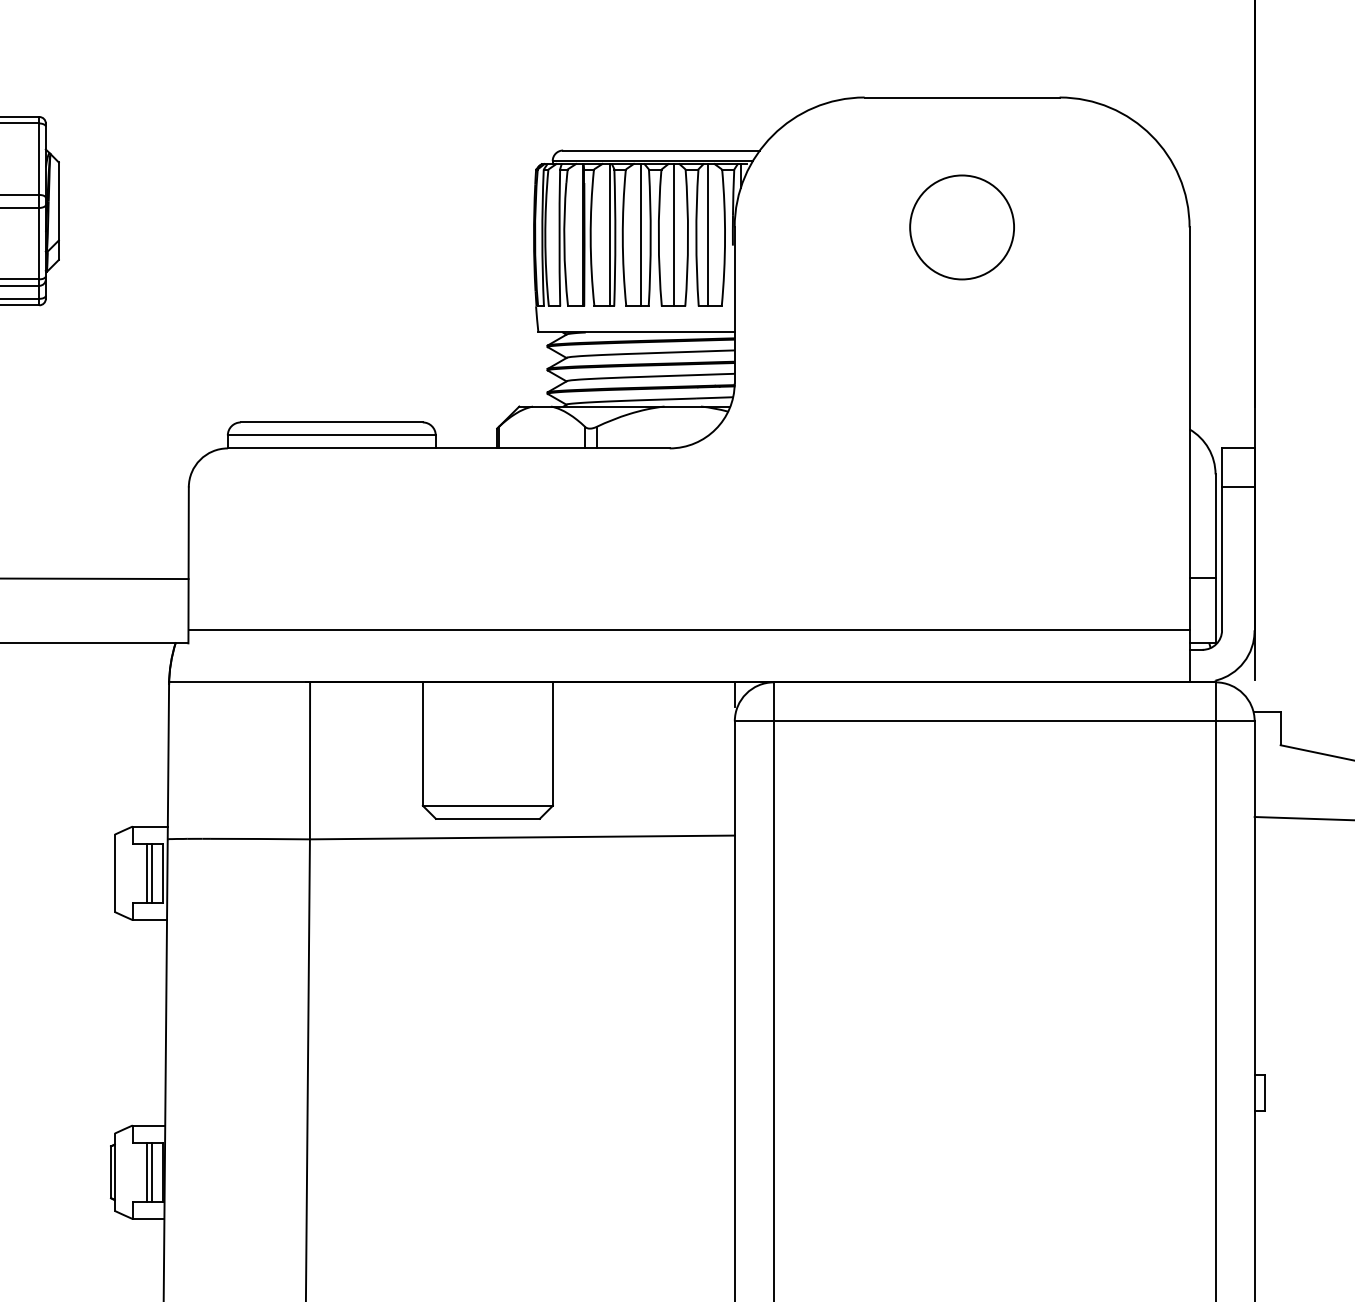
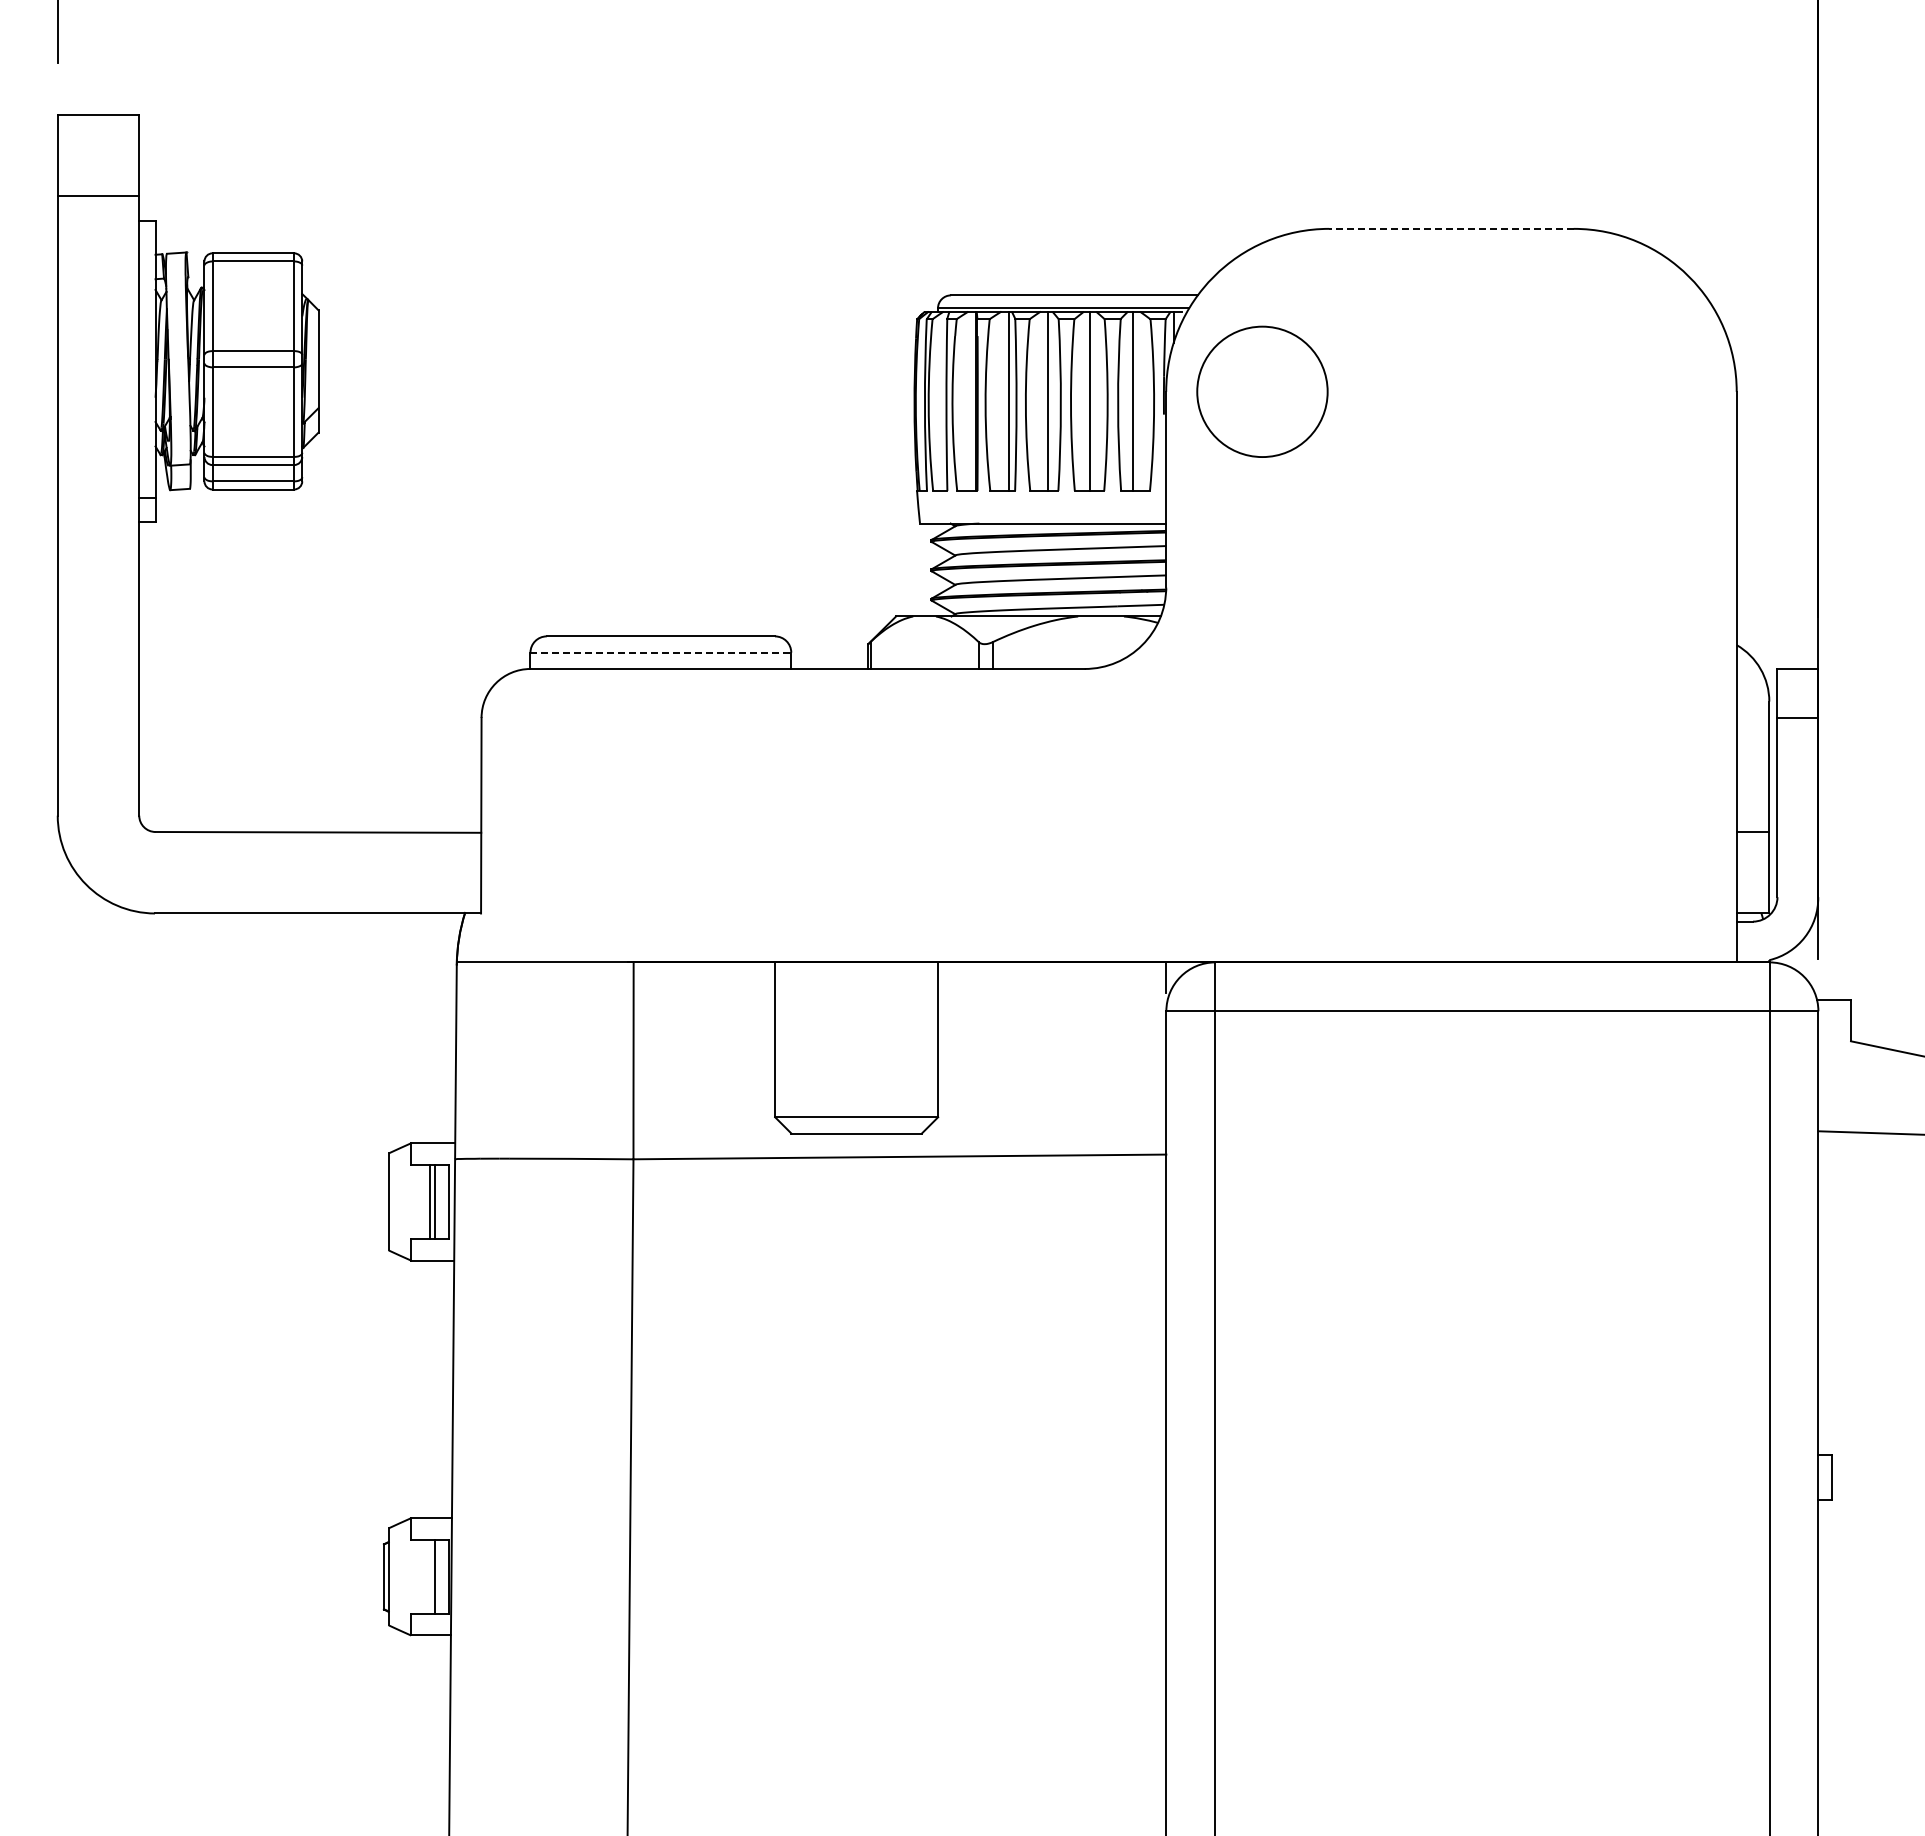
line: (961, 97) -> (1450, 228), solid -> dashed
circle: (962, 227) -> (1262, 391), moved
line: (332, 435) -> (661, 652), solid -> dashed
line: (688, 630) -> (1108, 897), removed
line: (147, 1171) -> (429, 1576), removed

